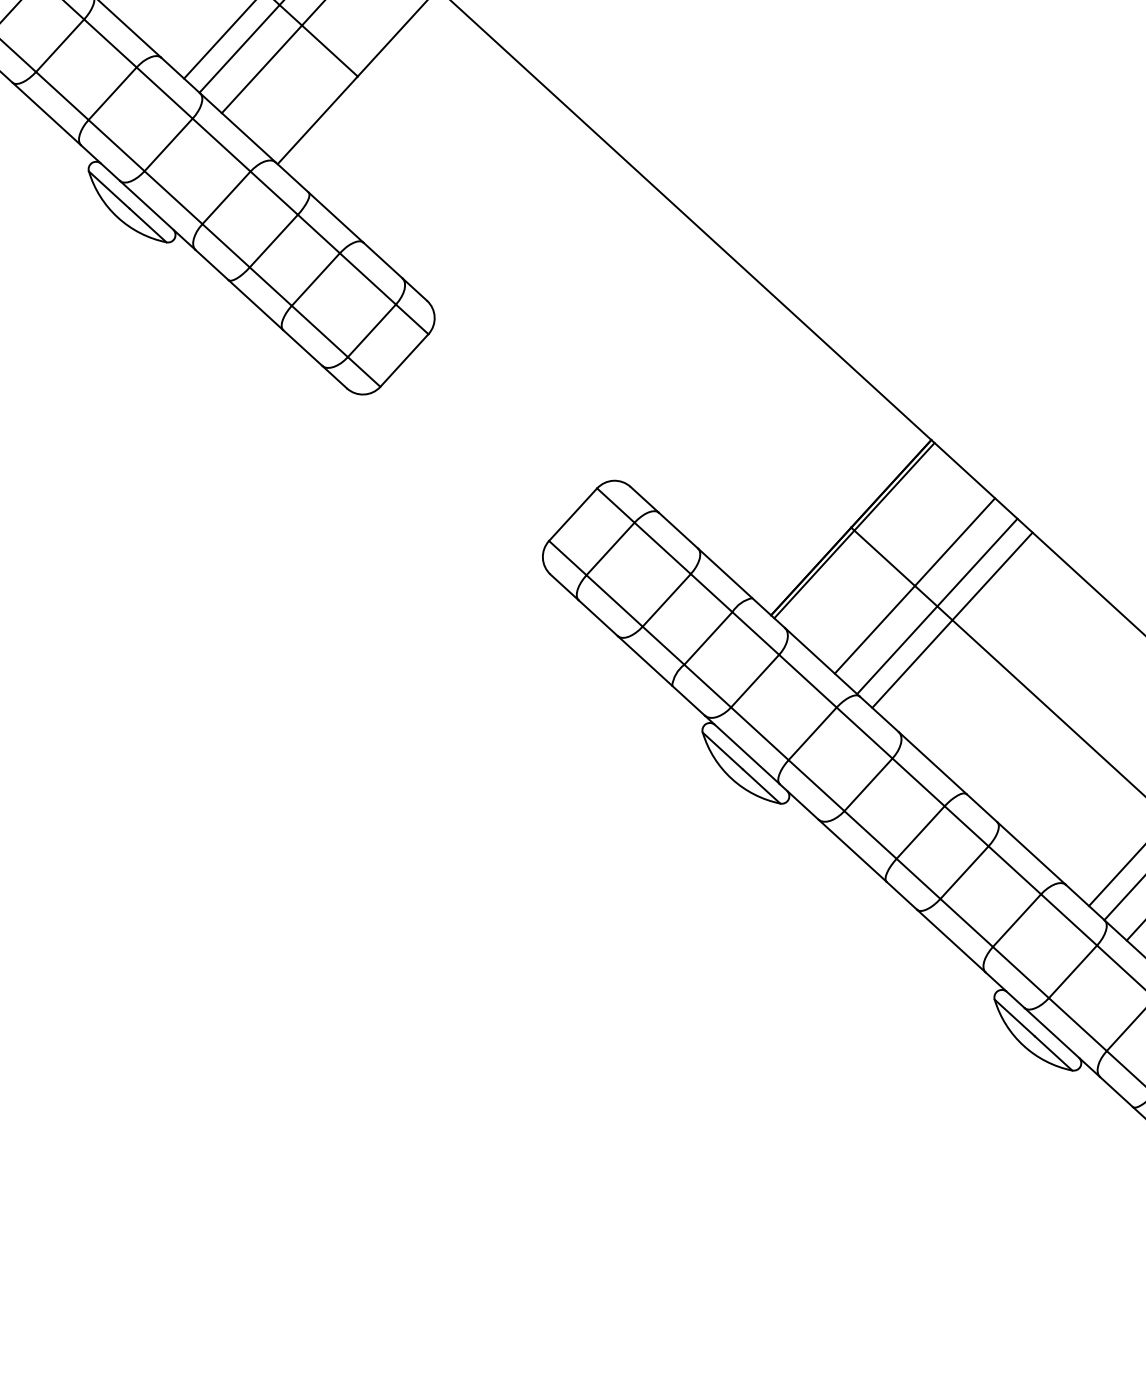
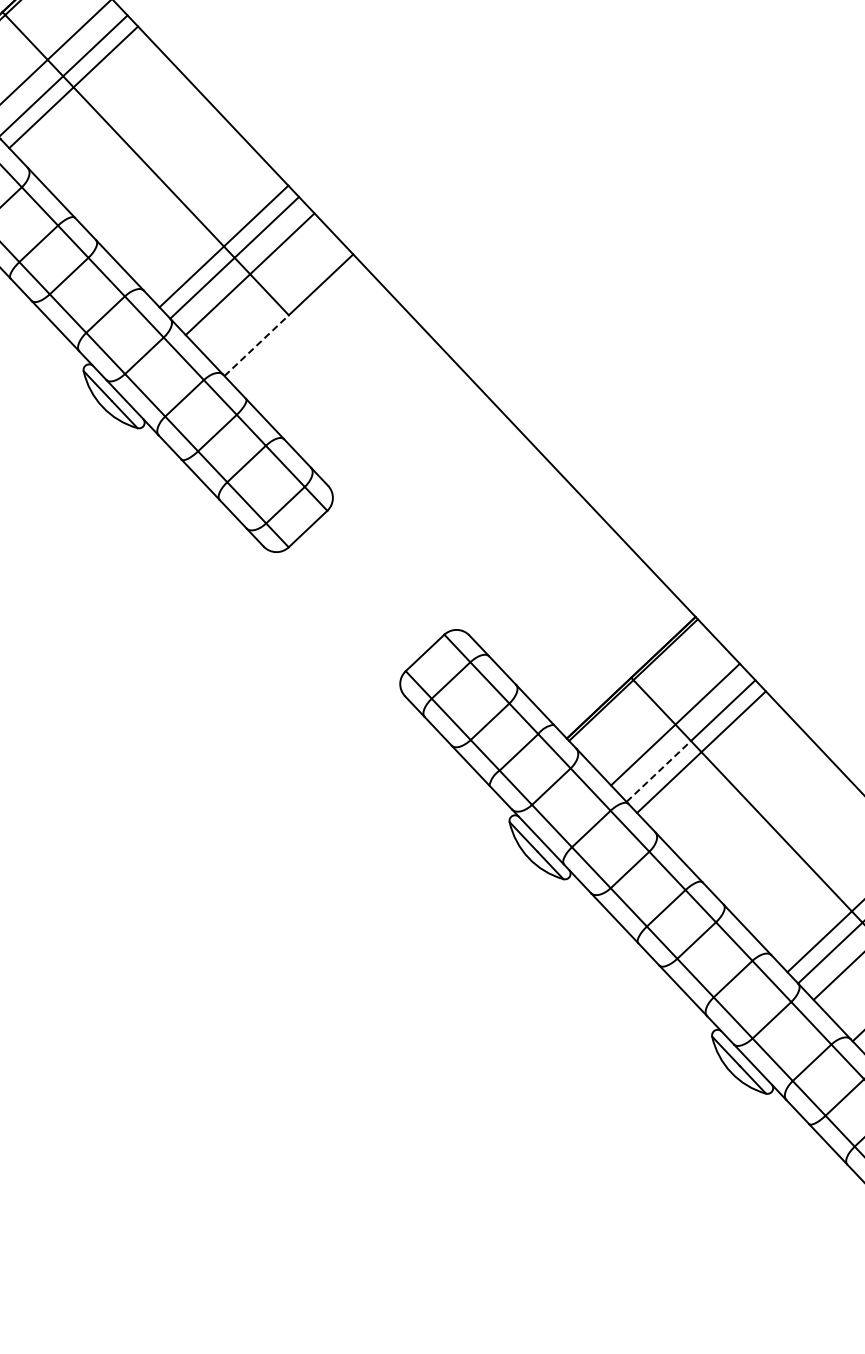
line: (318, 120) -> (257, 345), solid -> dashed
line: (898, 650) -> (659, 771), solid -> dashed

